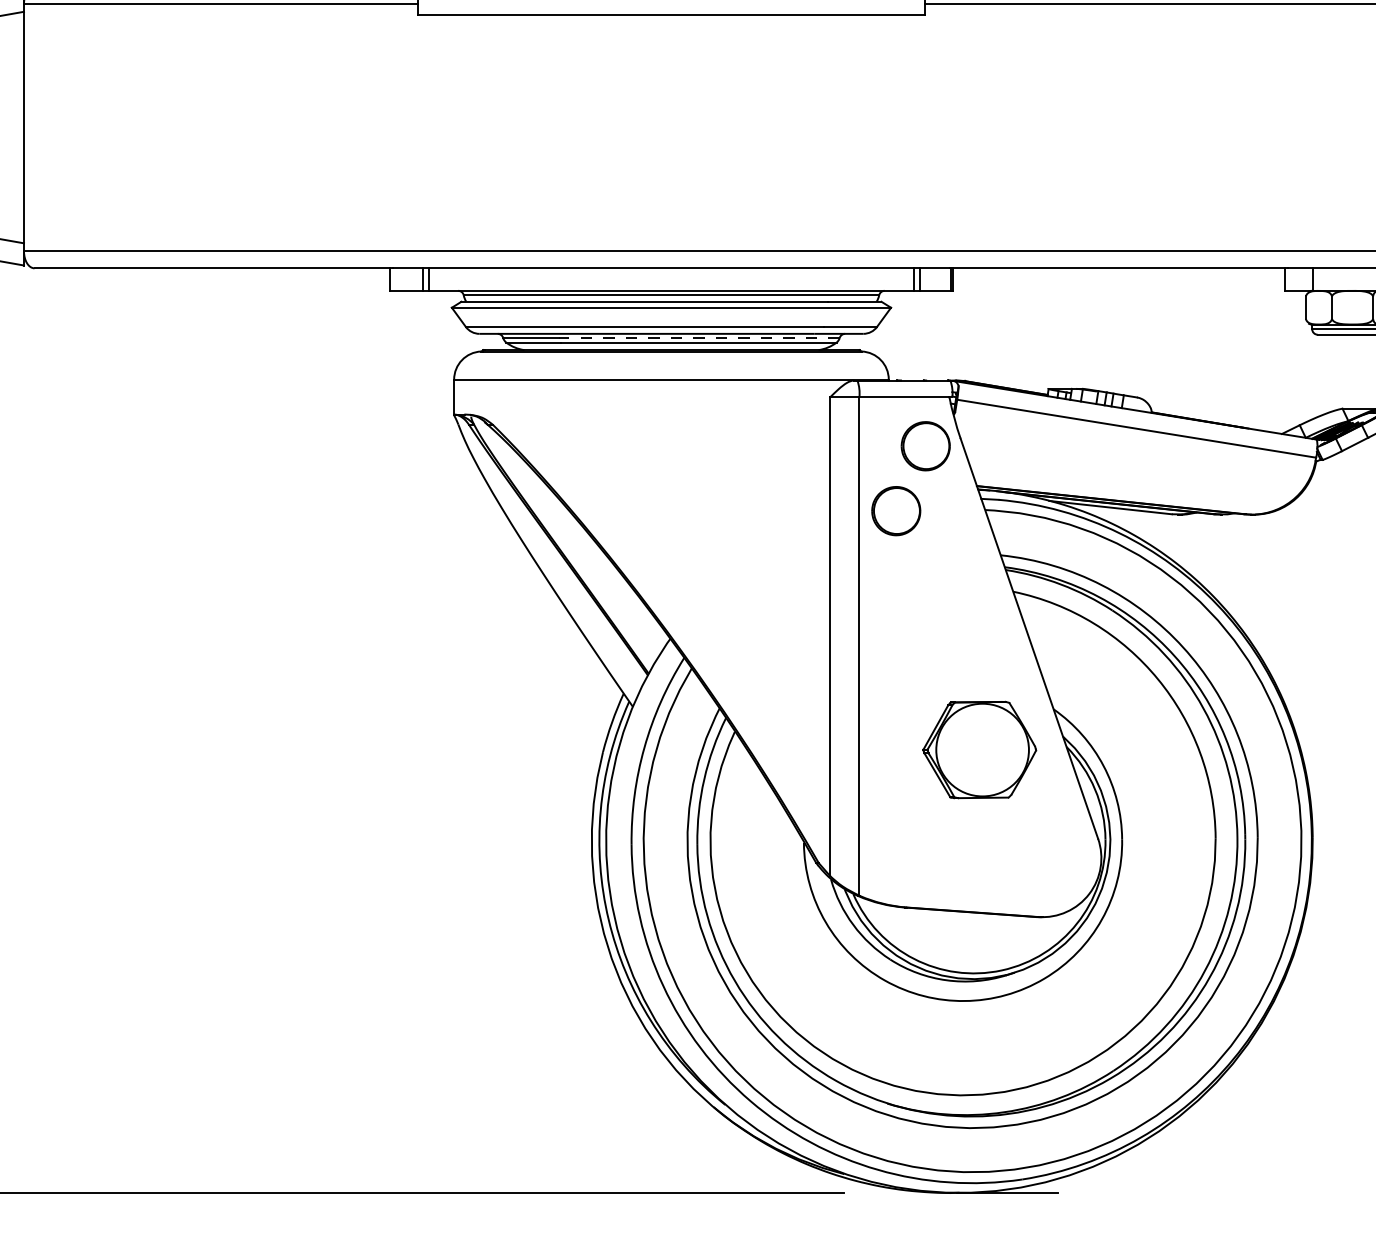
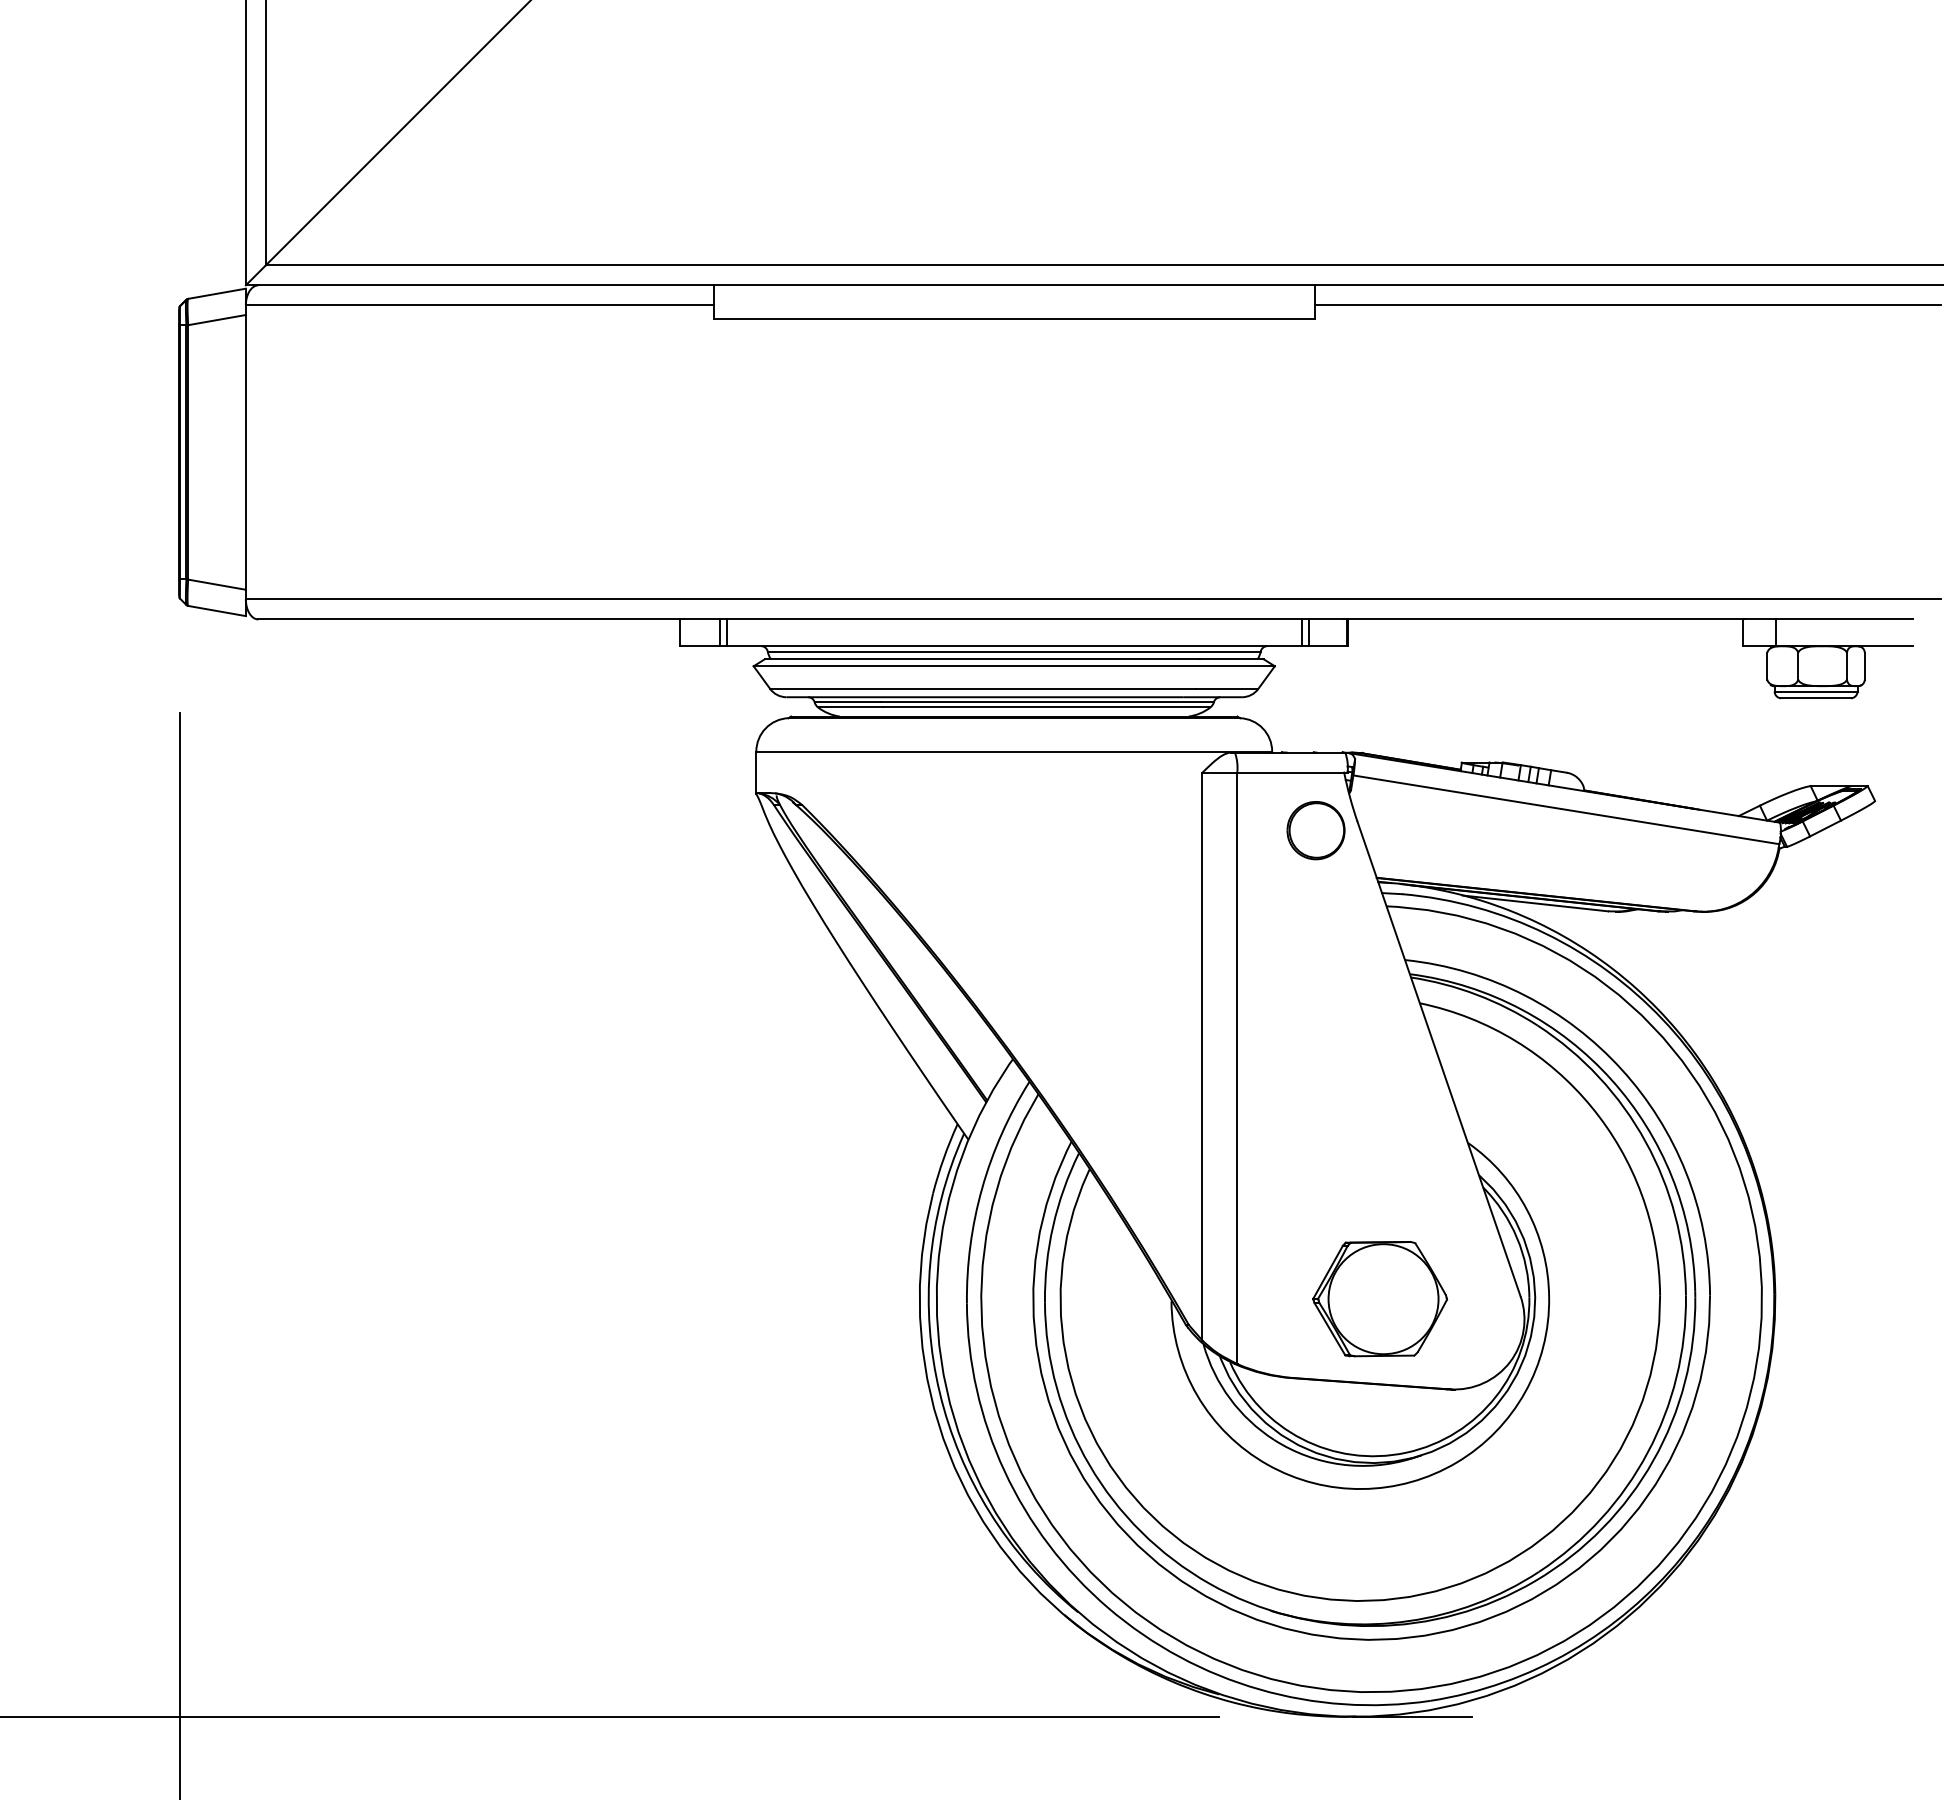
line: (699, 338) -> (1047, 702), dashed -> solid
part: (895, 511) -> (1280, 907), removed
part: (979, 750) -> (1379, 1299), moved

